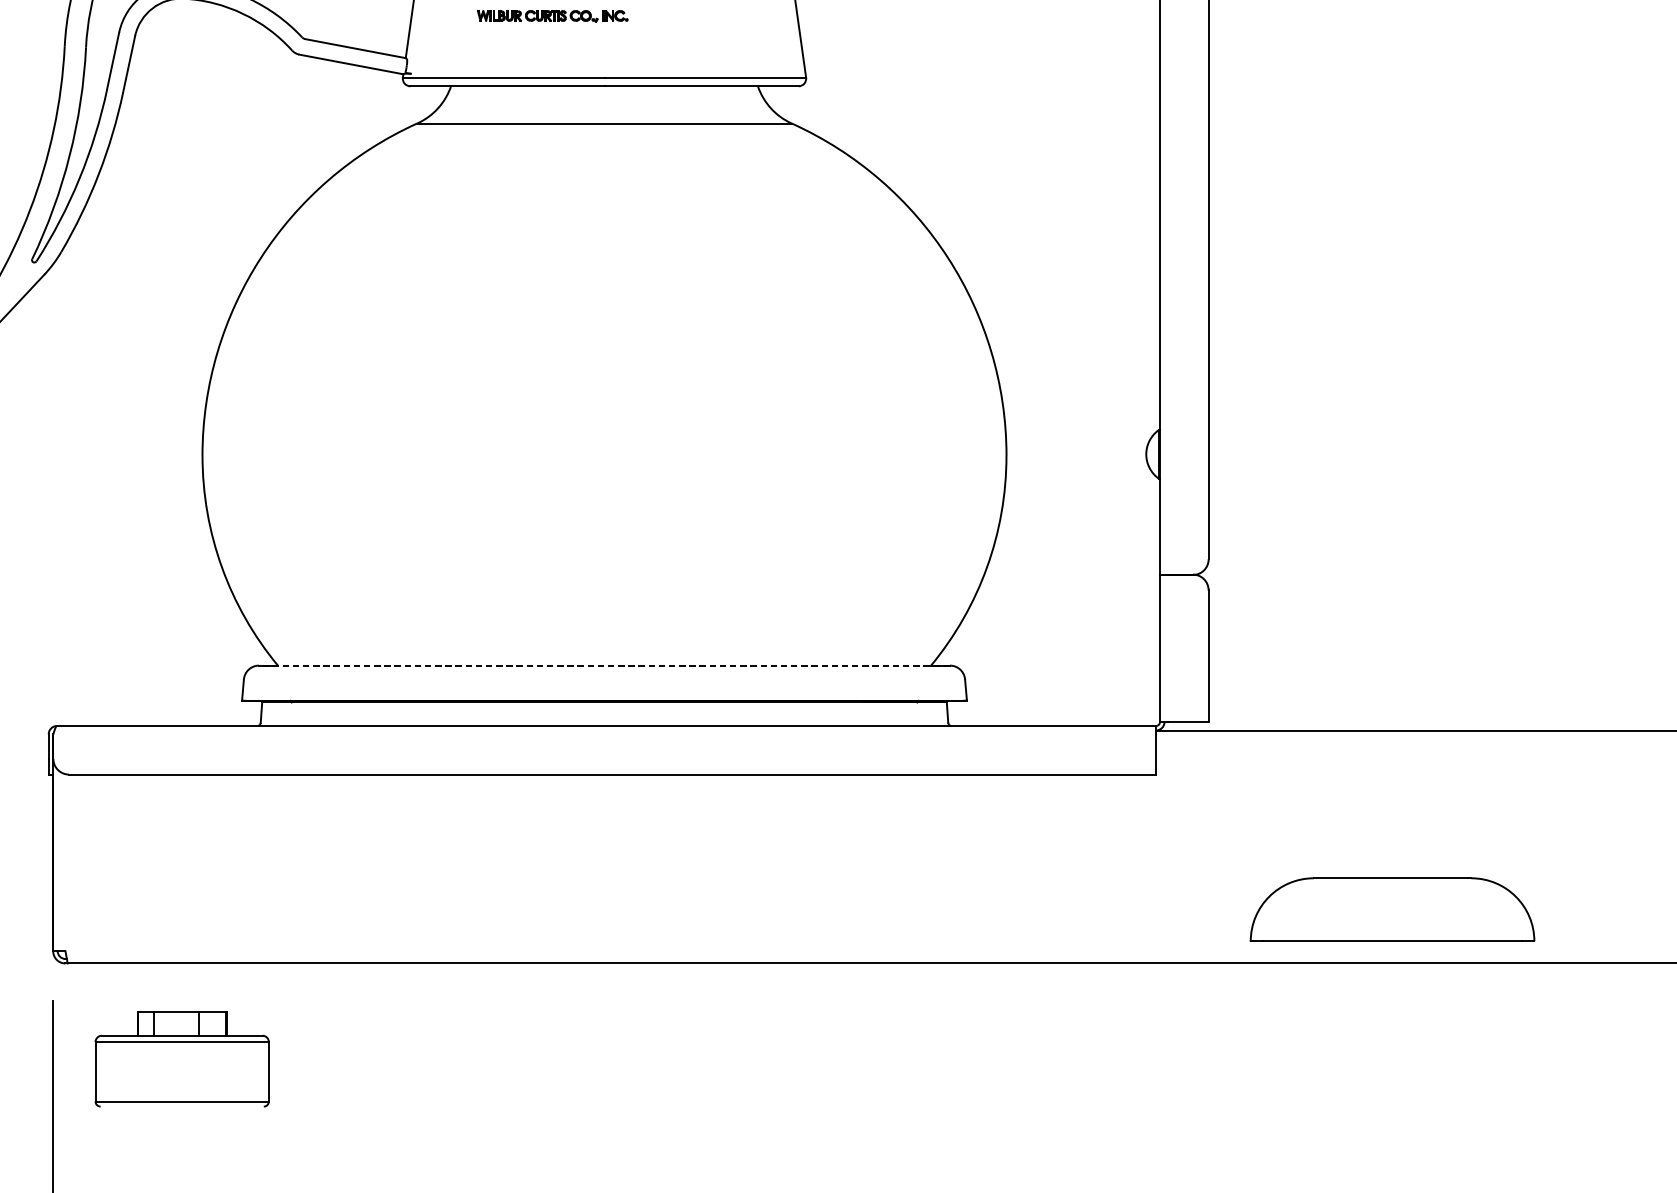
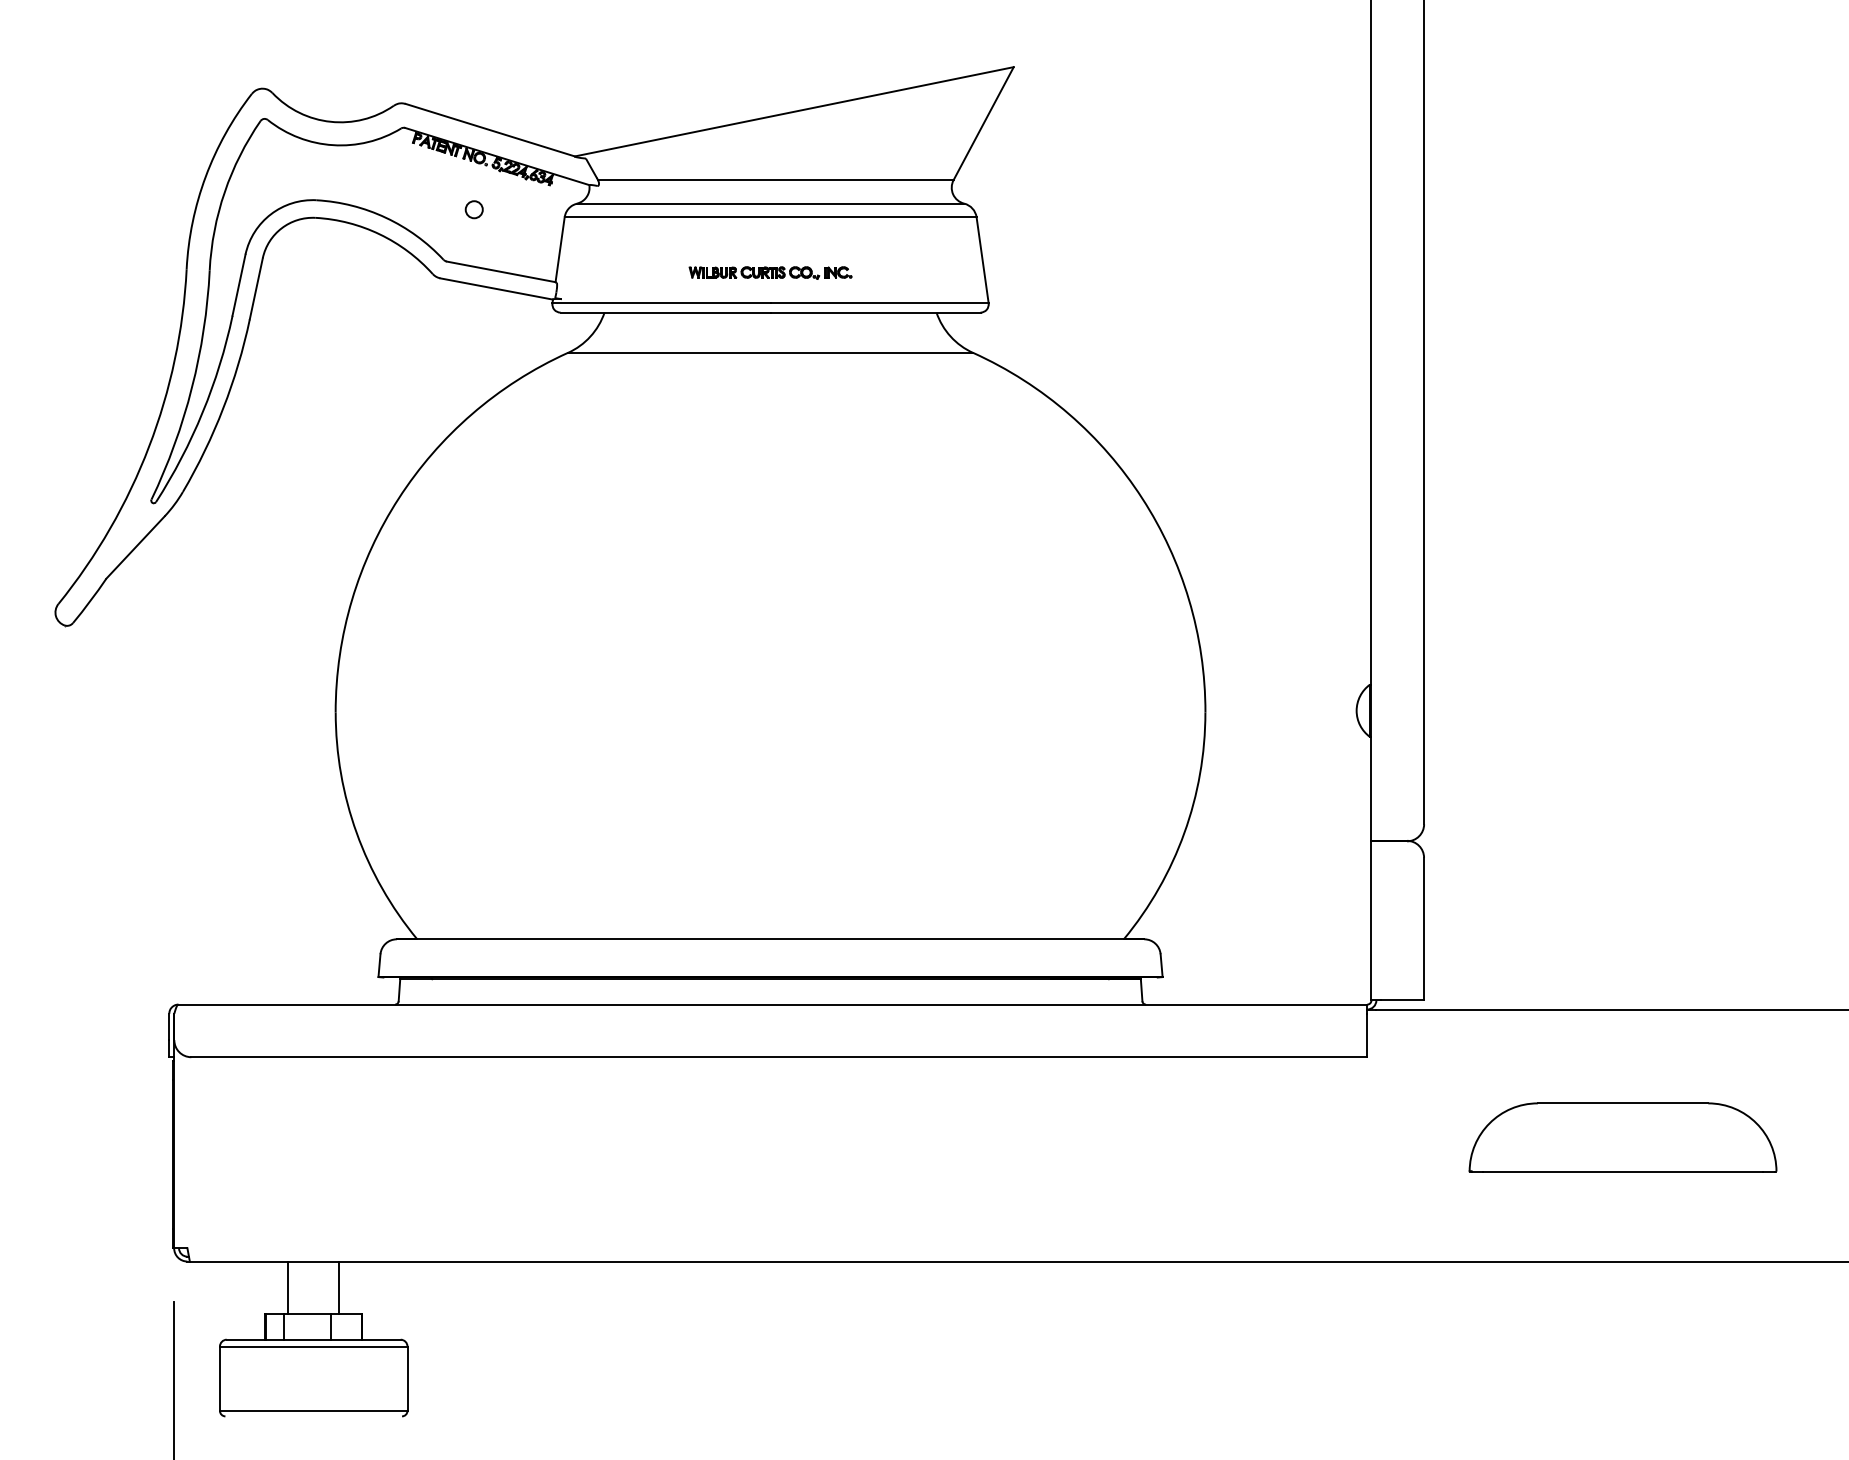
part: (552, 15) -> (770, 272), moved
line: (604, 665) -> (770, 939), dashed -> solid
part: (1392, 909) -> (1622, 1137), moved
line: (158, 987) -> (288, 1287), added
line: (206, 987) -> (339, 1287), added

